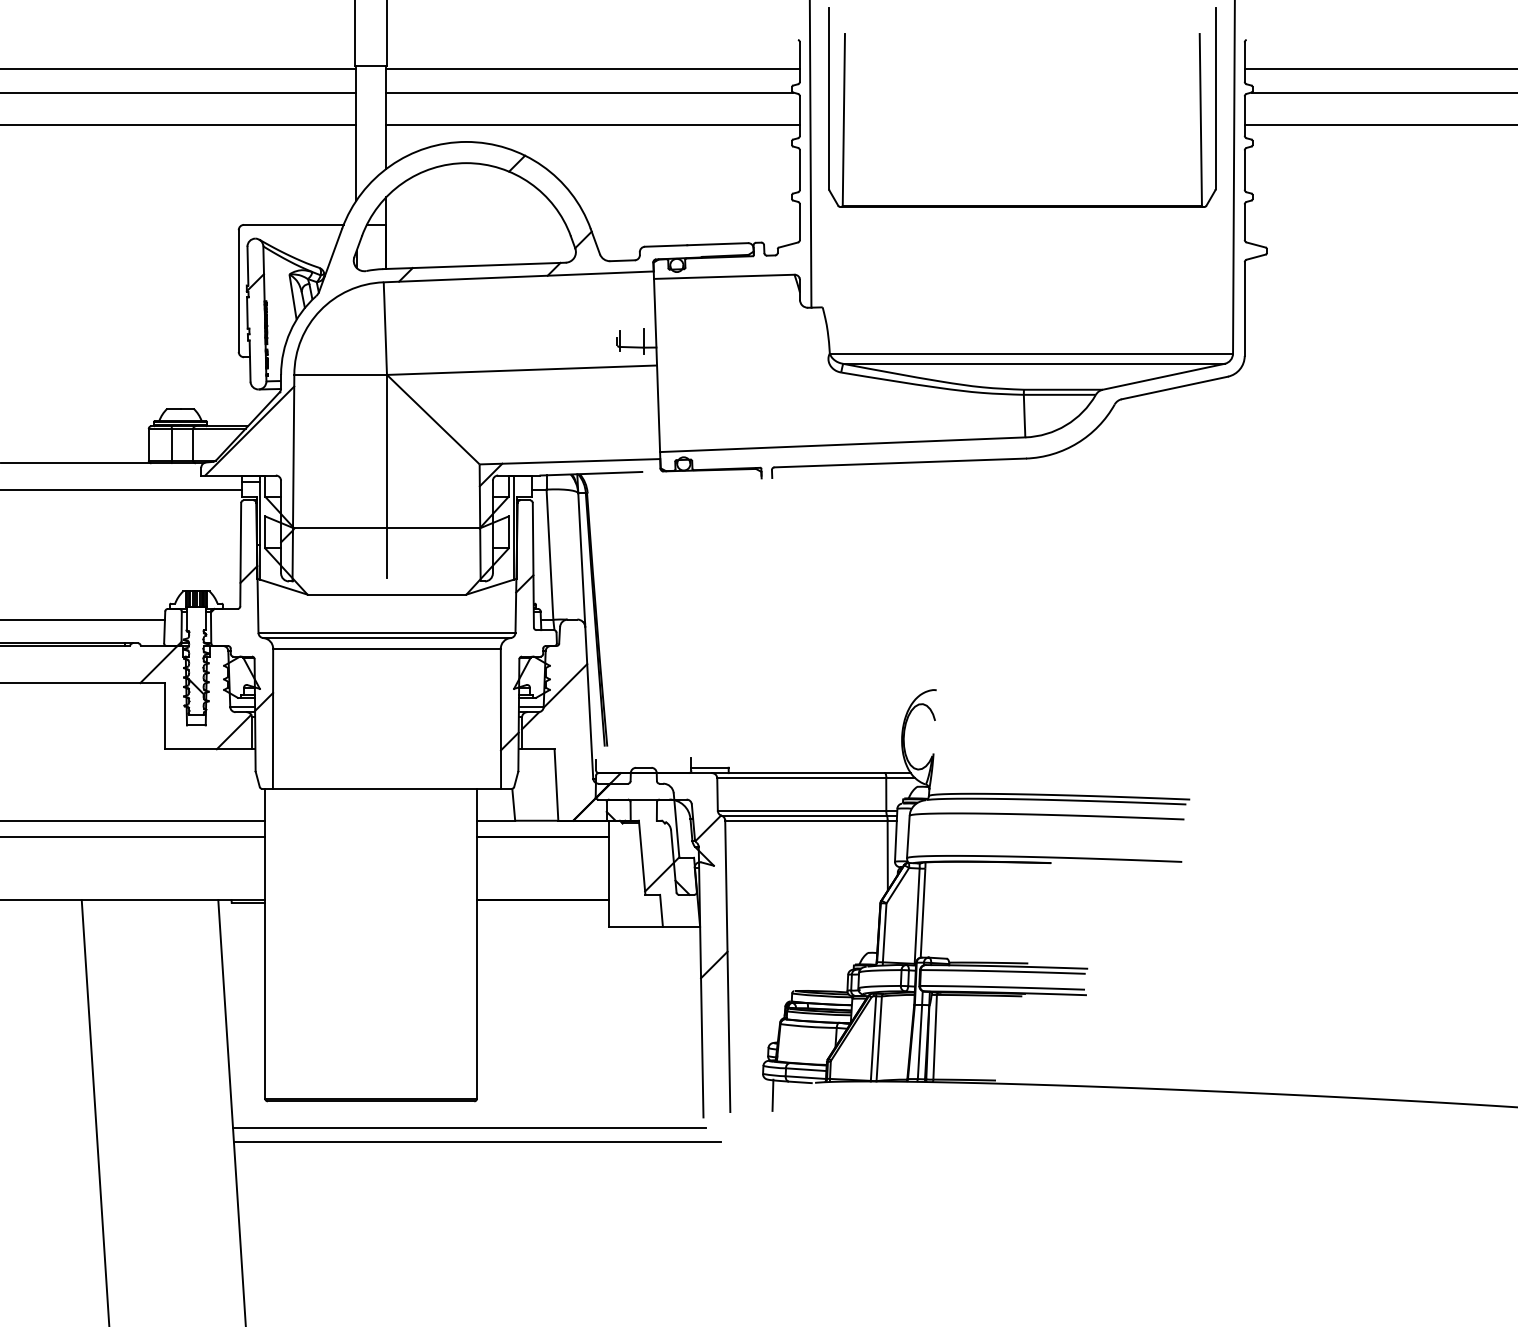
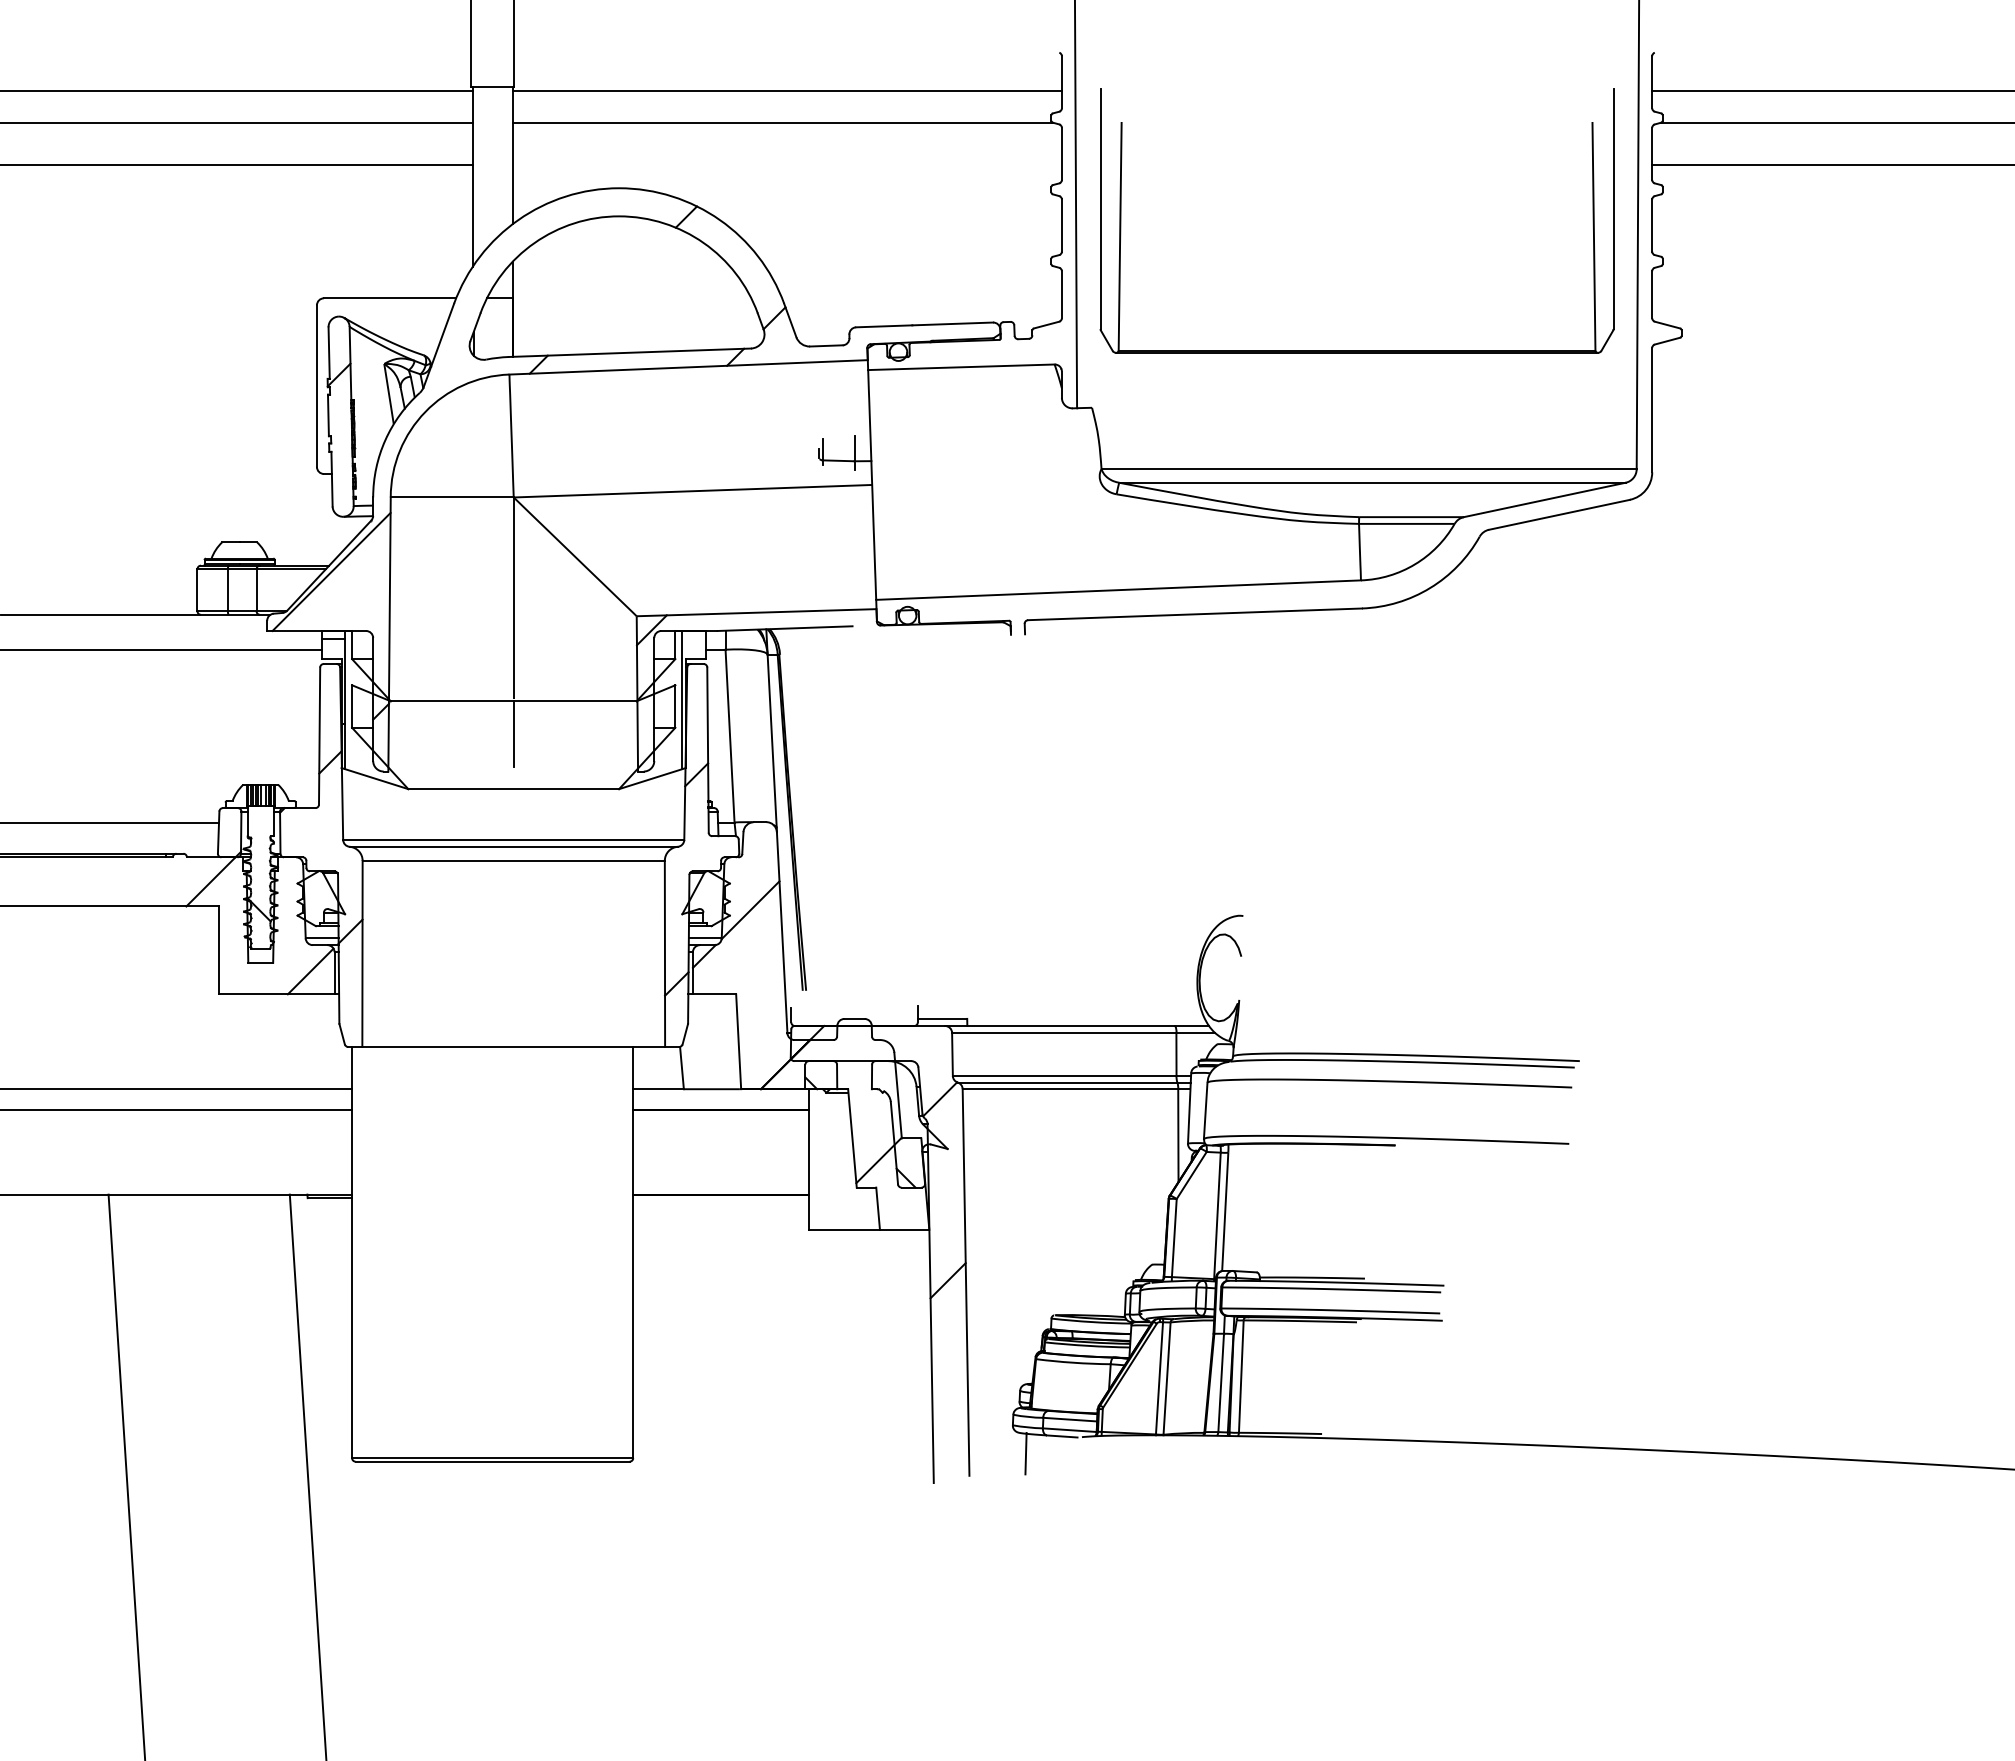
line: (592, 124) -> (786, 165), removed
part: (1021, 205) -> (1356, 350), moved
line: (468, 1127) -> (622, 1496), removed
line: (477, 1141) -> (633, 1515), removed

